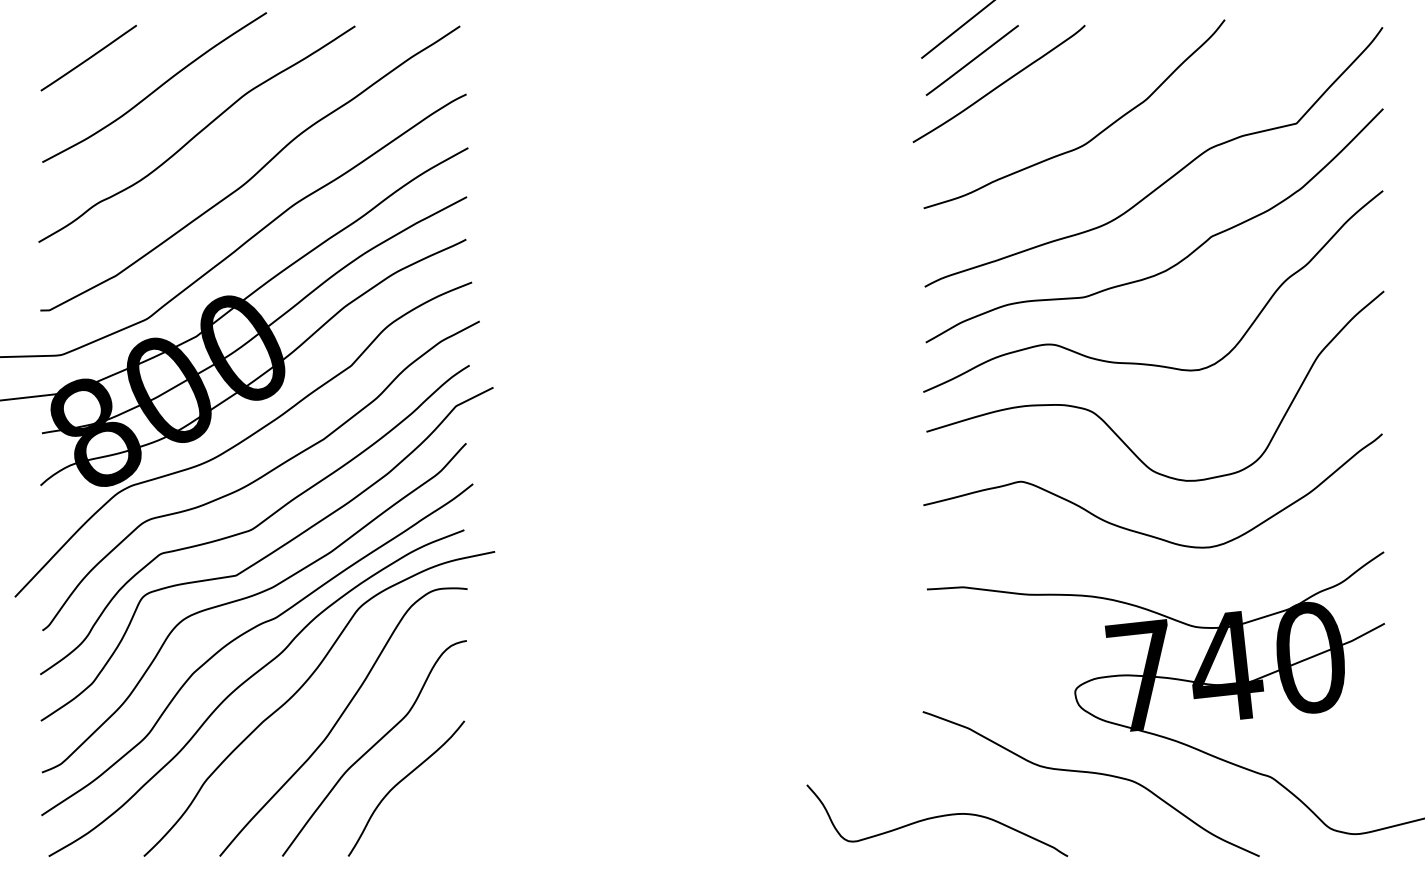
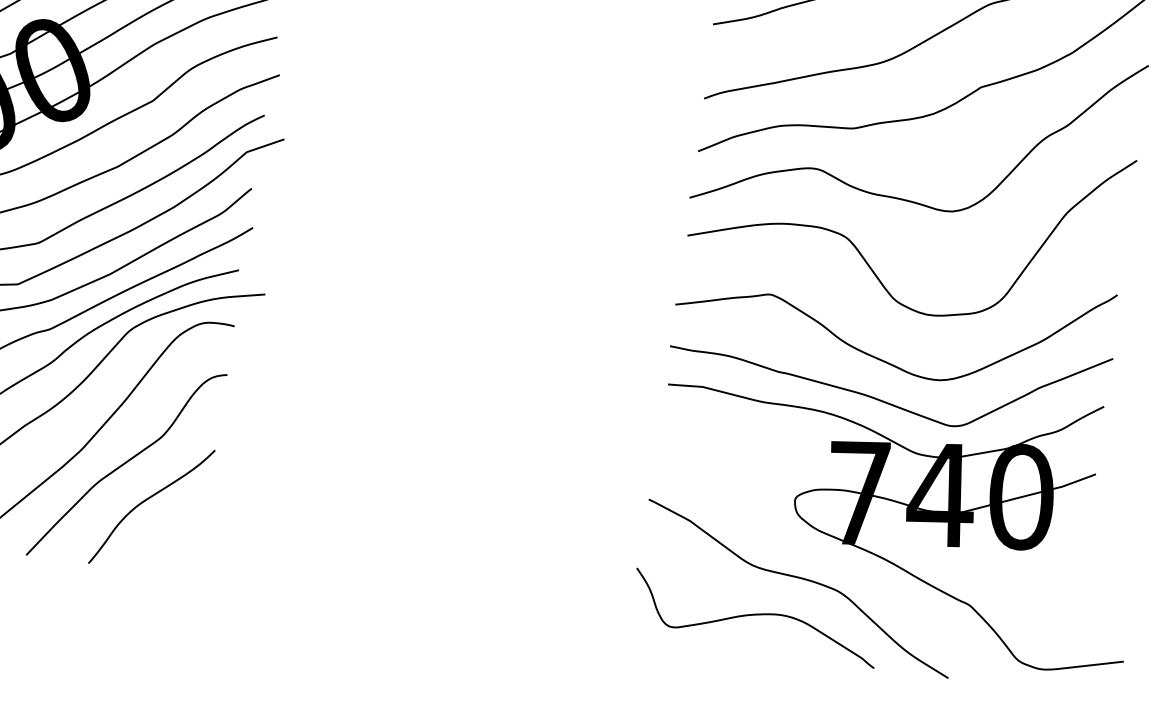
curve: (1150, 575) -> (880, 399), added
curve: (935, 818) -> (753, 615), moved

